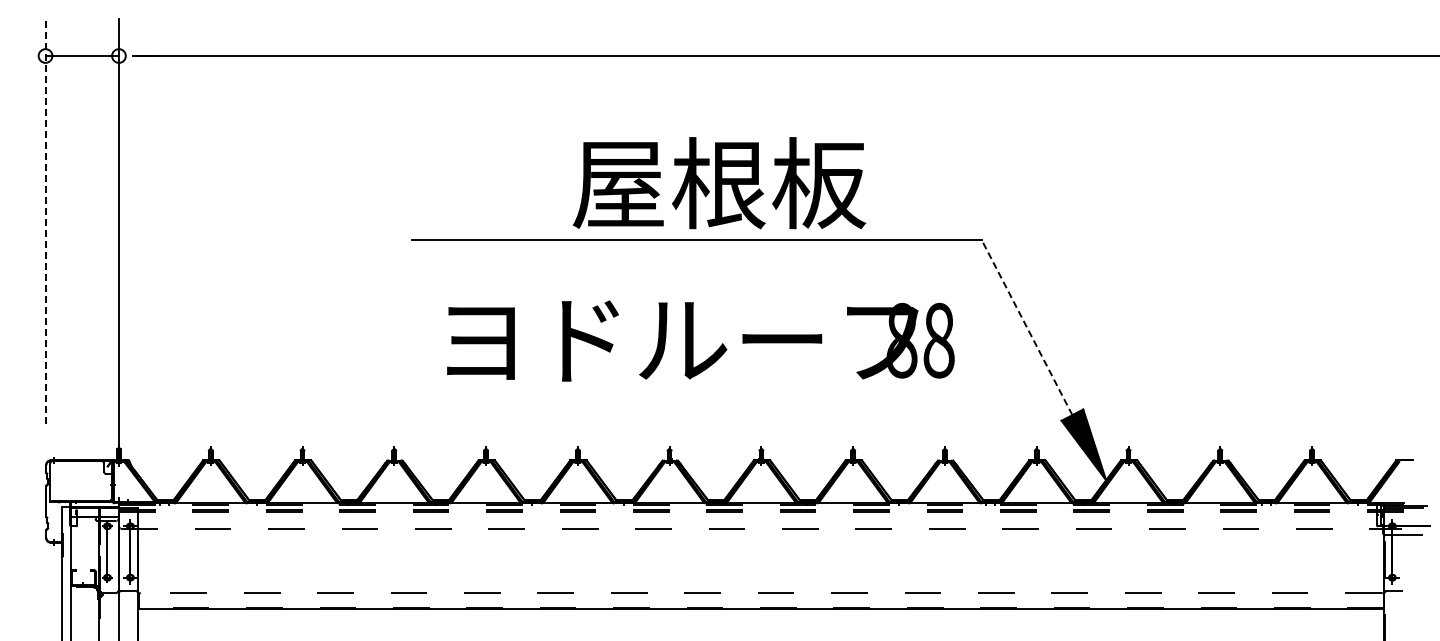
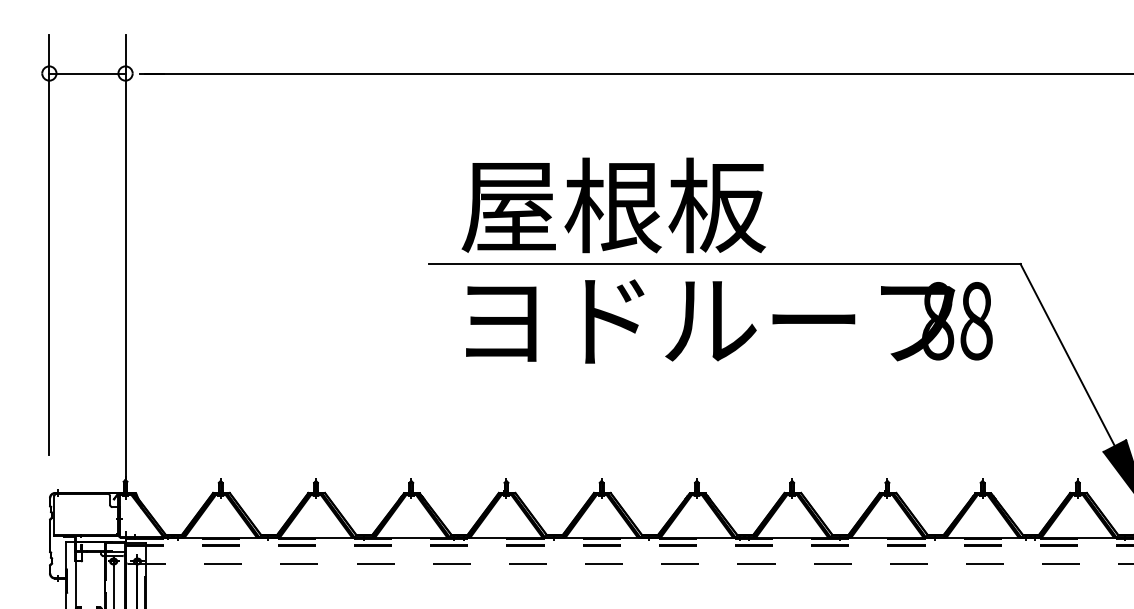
text: (719, 183) -> (613, 205), moved
line: (45, 220) -> (49, 244), dashed -> solid
line: (1026, 327) -> (1067, 355), dashed -> solid
text: (700, 340) -> (728, 320), moved

